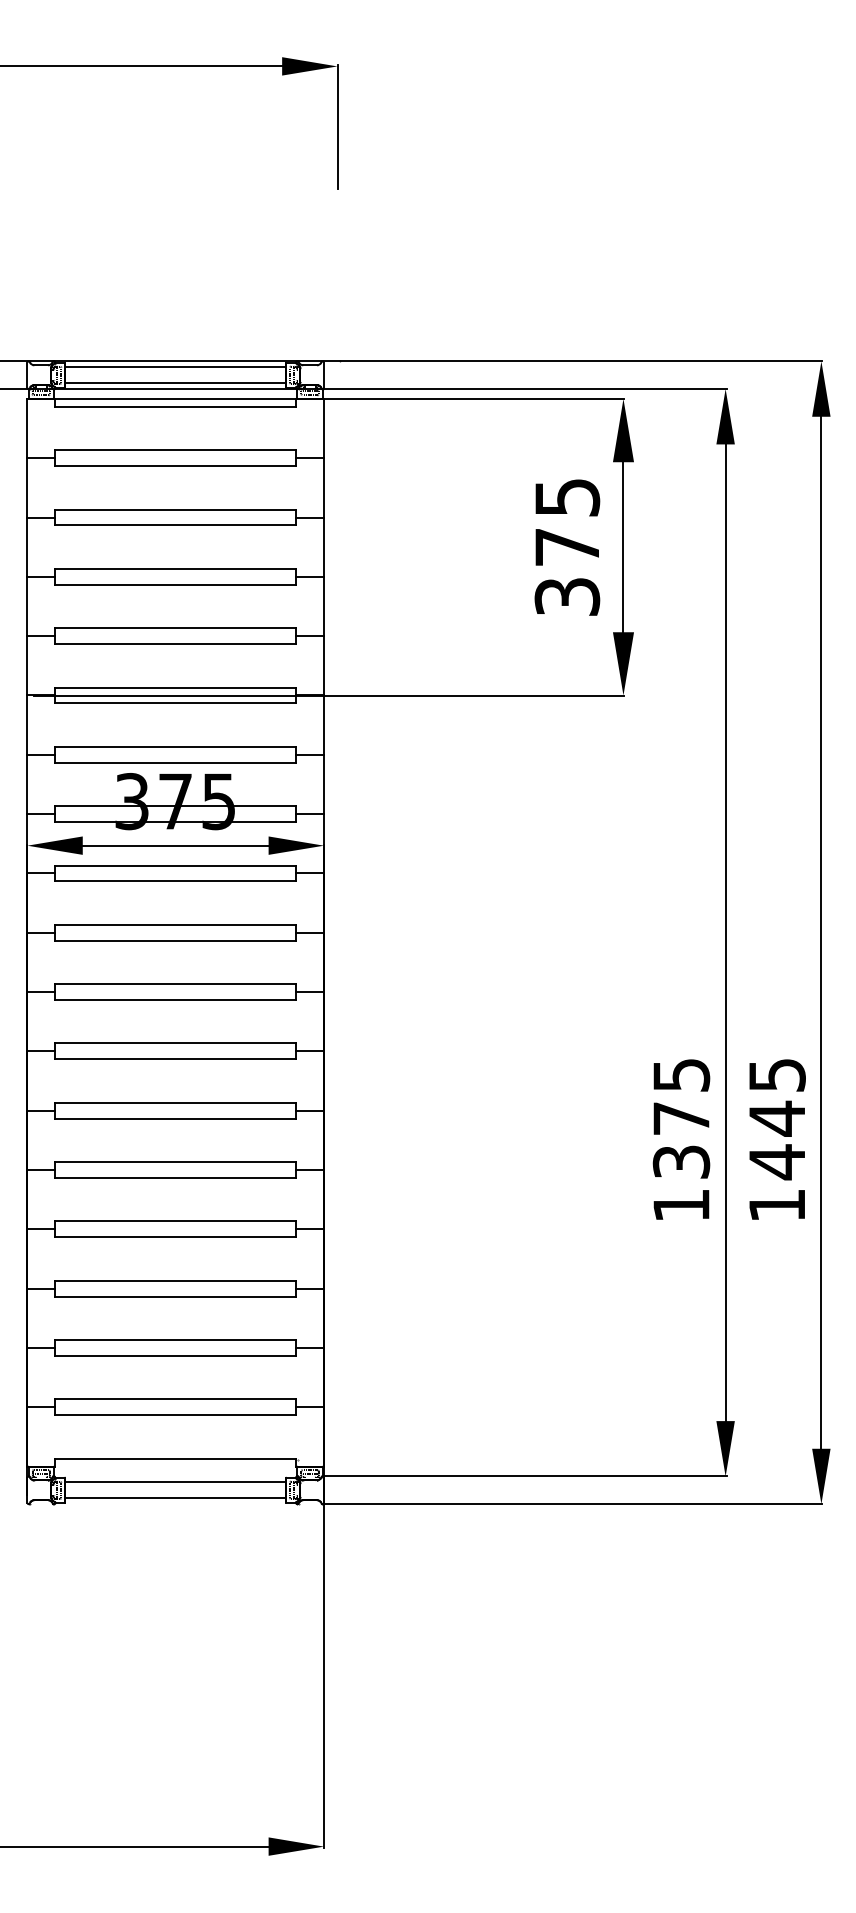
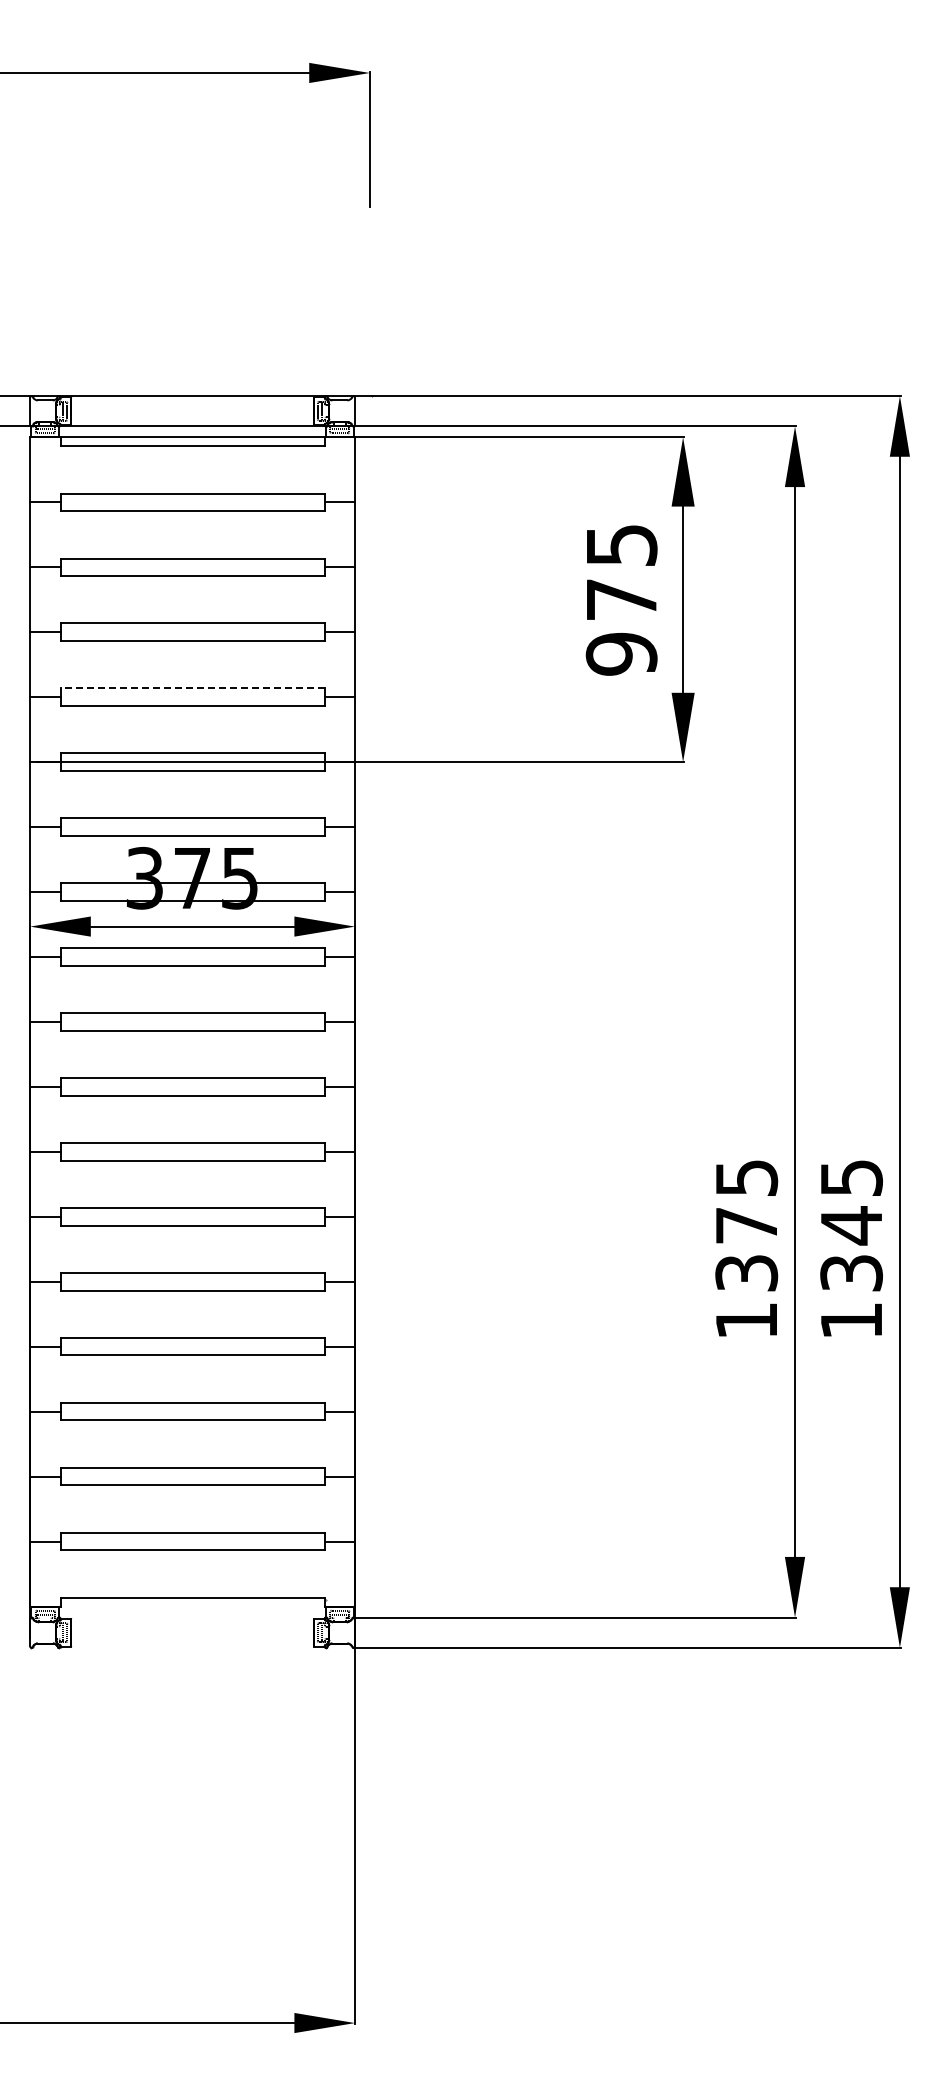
line: (175, 367) -> (192, 402), removed
line: (175, 382) -> (192, 419), removed
text: (567, 596) -> (621, 653), 375 -> 975
line: (175, 628) -> (192, 688), solid -> dashed
text: (777, 1162) -> (851, 1273), 1445 -> 1345
line: (175, 1482) -> (192, 1624), removed
line: (175, 1498) -> (192, 1641), removed

